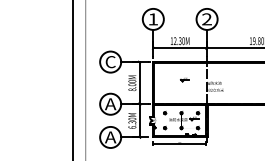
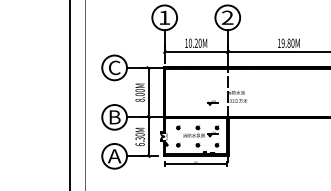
text: (177, 41) -> (192, 43), 12.30M -> 10.20M
part: (184, 79) -> (212, 102), moved
text: (110, 104) -> (114, 117), A -> B

